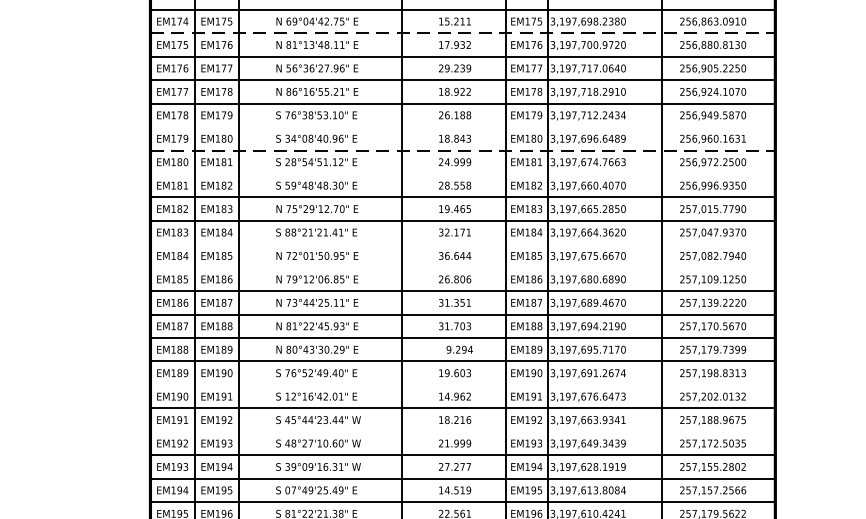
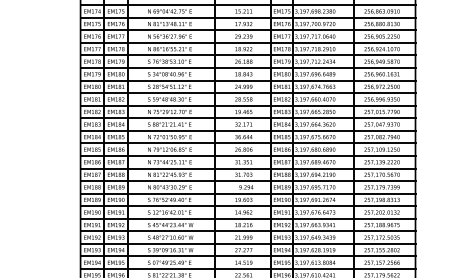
line: (463, 32) -> (248, 17), dashed -> solid
line: (461, 127) -> (247, 68), added
line: (463, 150) -> (248, 80), dashed -> solid
line: (461, 174) -> (247, 93), added
line: (461, 243) -> (247, 130), added
line: (461, 267) -> (247, 143), added
line: (461, 385) -> (247, 206), added
line: (461, 432) -> (247, 231), added

